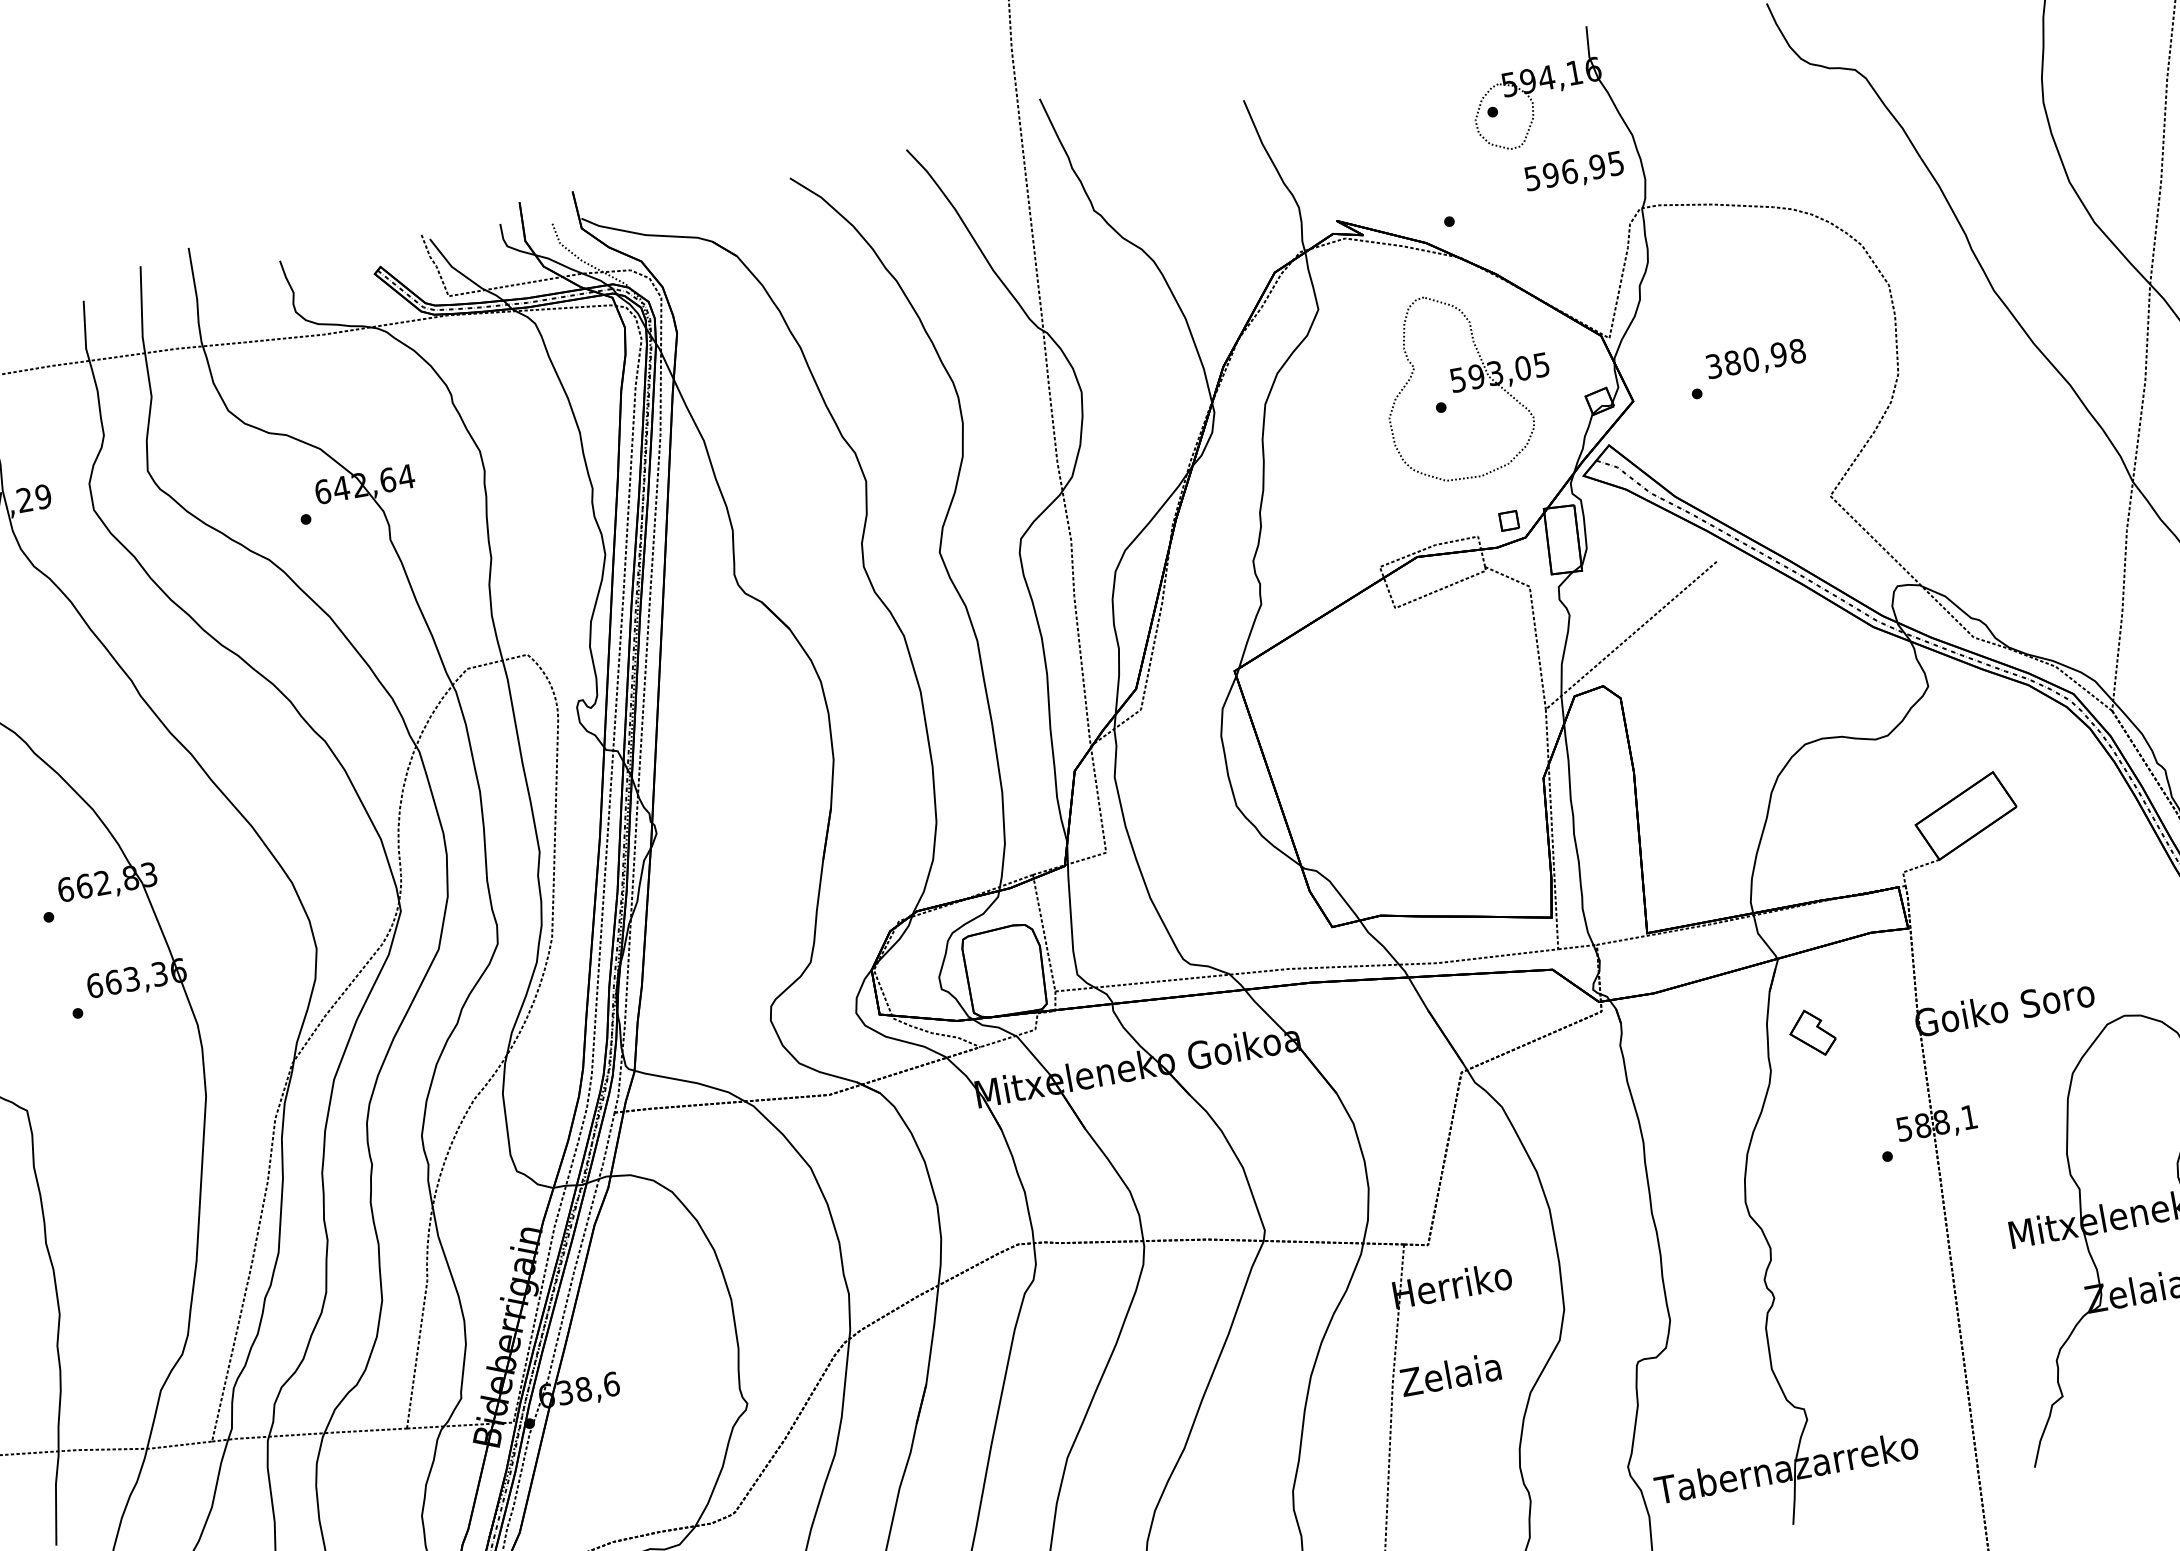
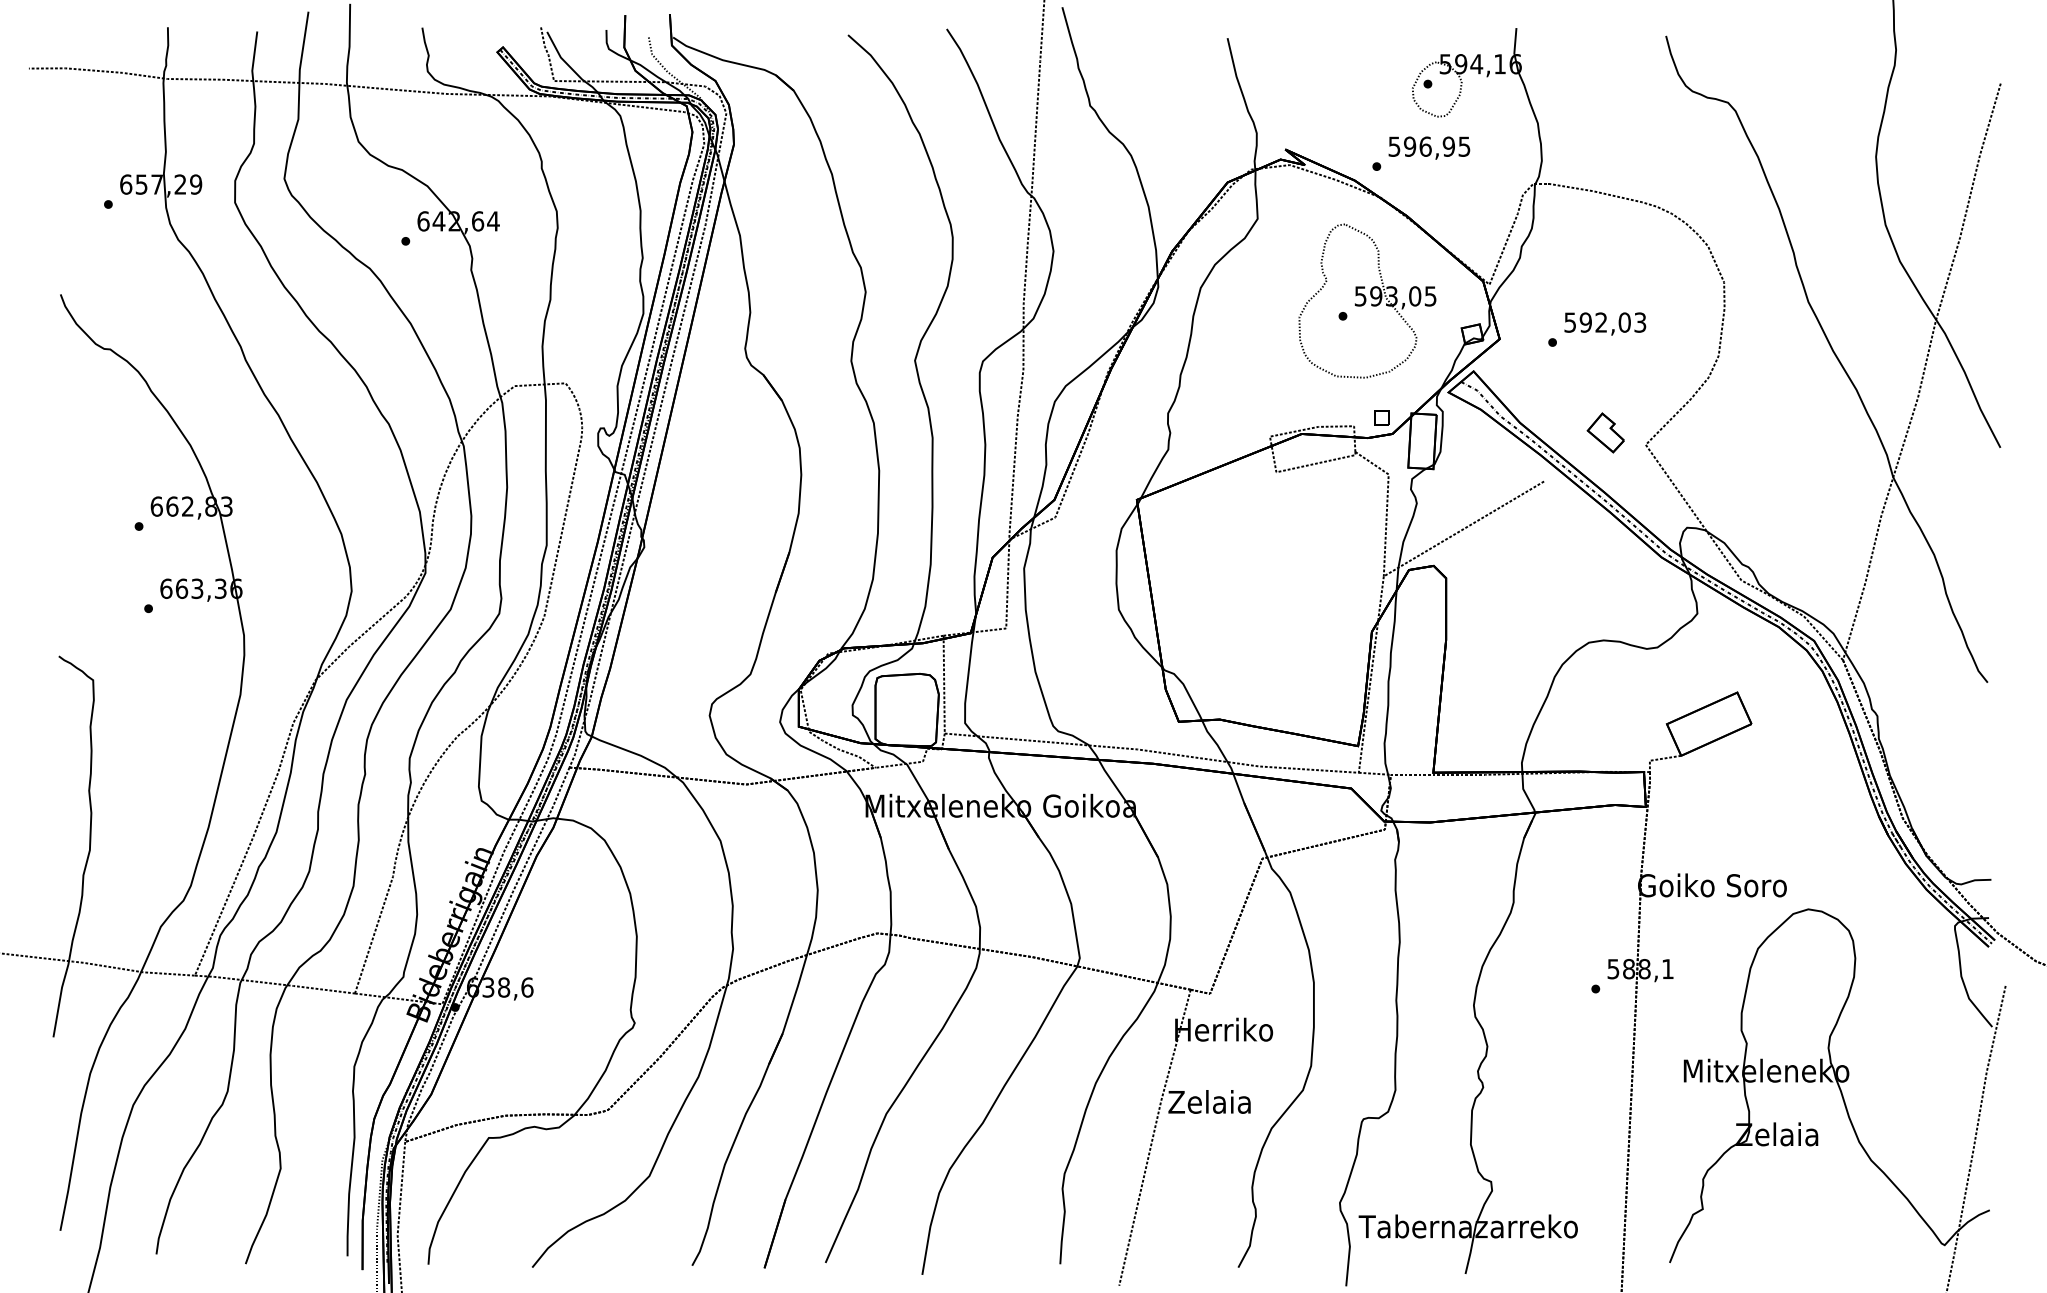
text: (1574, 171) -> (1429, 147), moved
text: (1755, 358) -> (1605, 322), 380,98 -> 592,03
part: (1811, 1032) -> (1605, 432), moved

